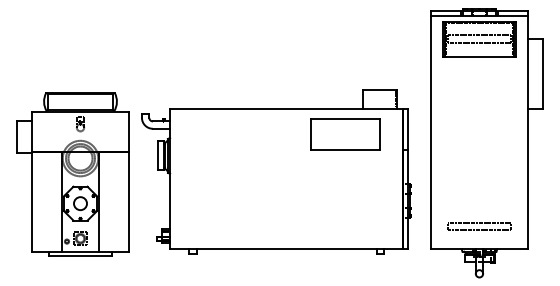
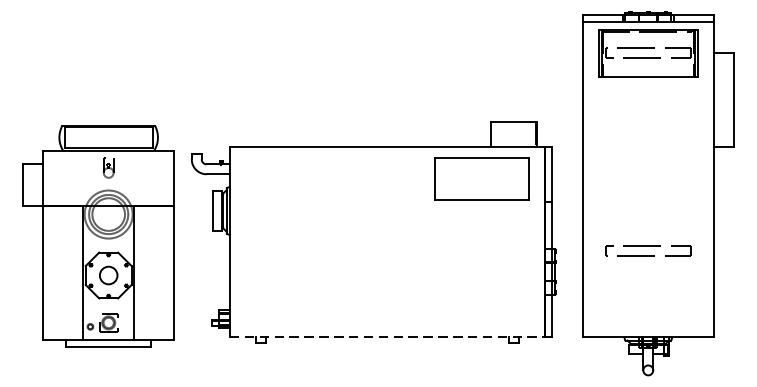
part: (345, 134) -> (481, 179), moved
part: (479, 226) -> (648, 250), moved
line: (286, 248) -> (387, 336), solid -> dashed

